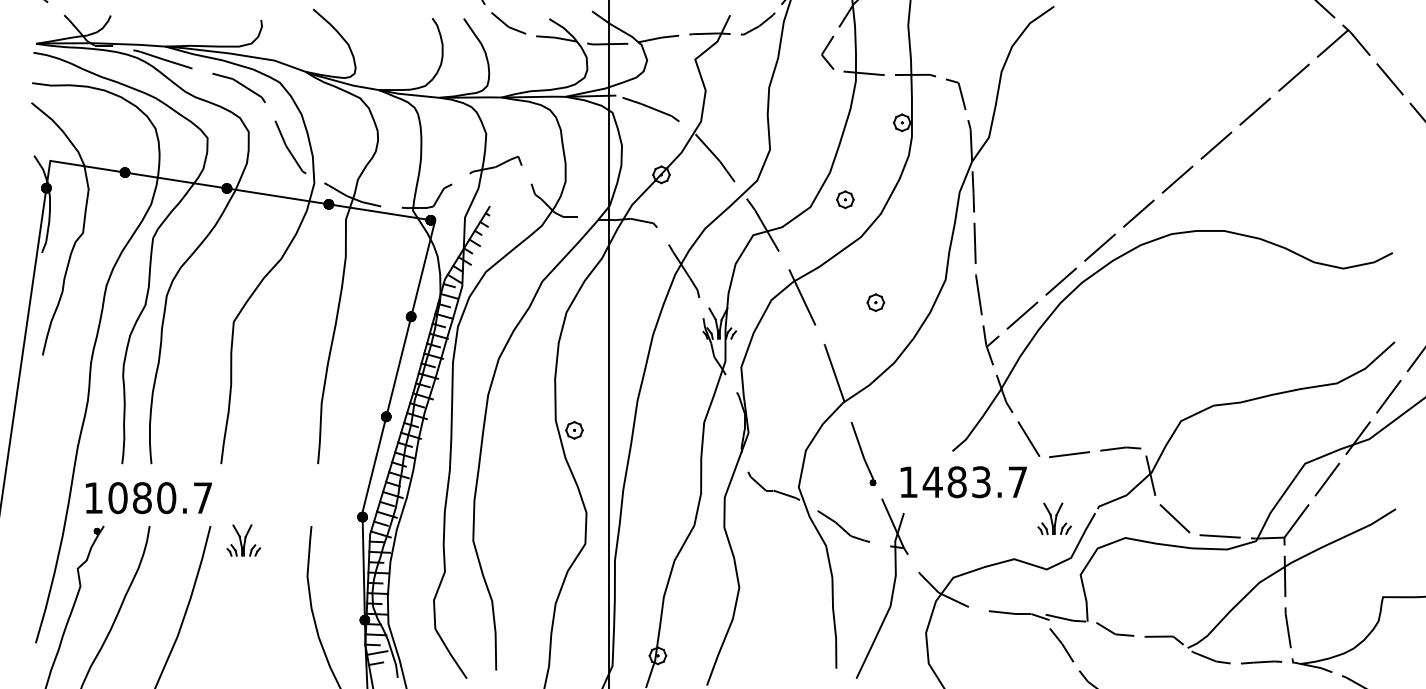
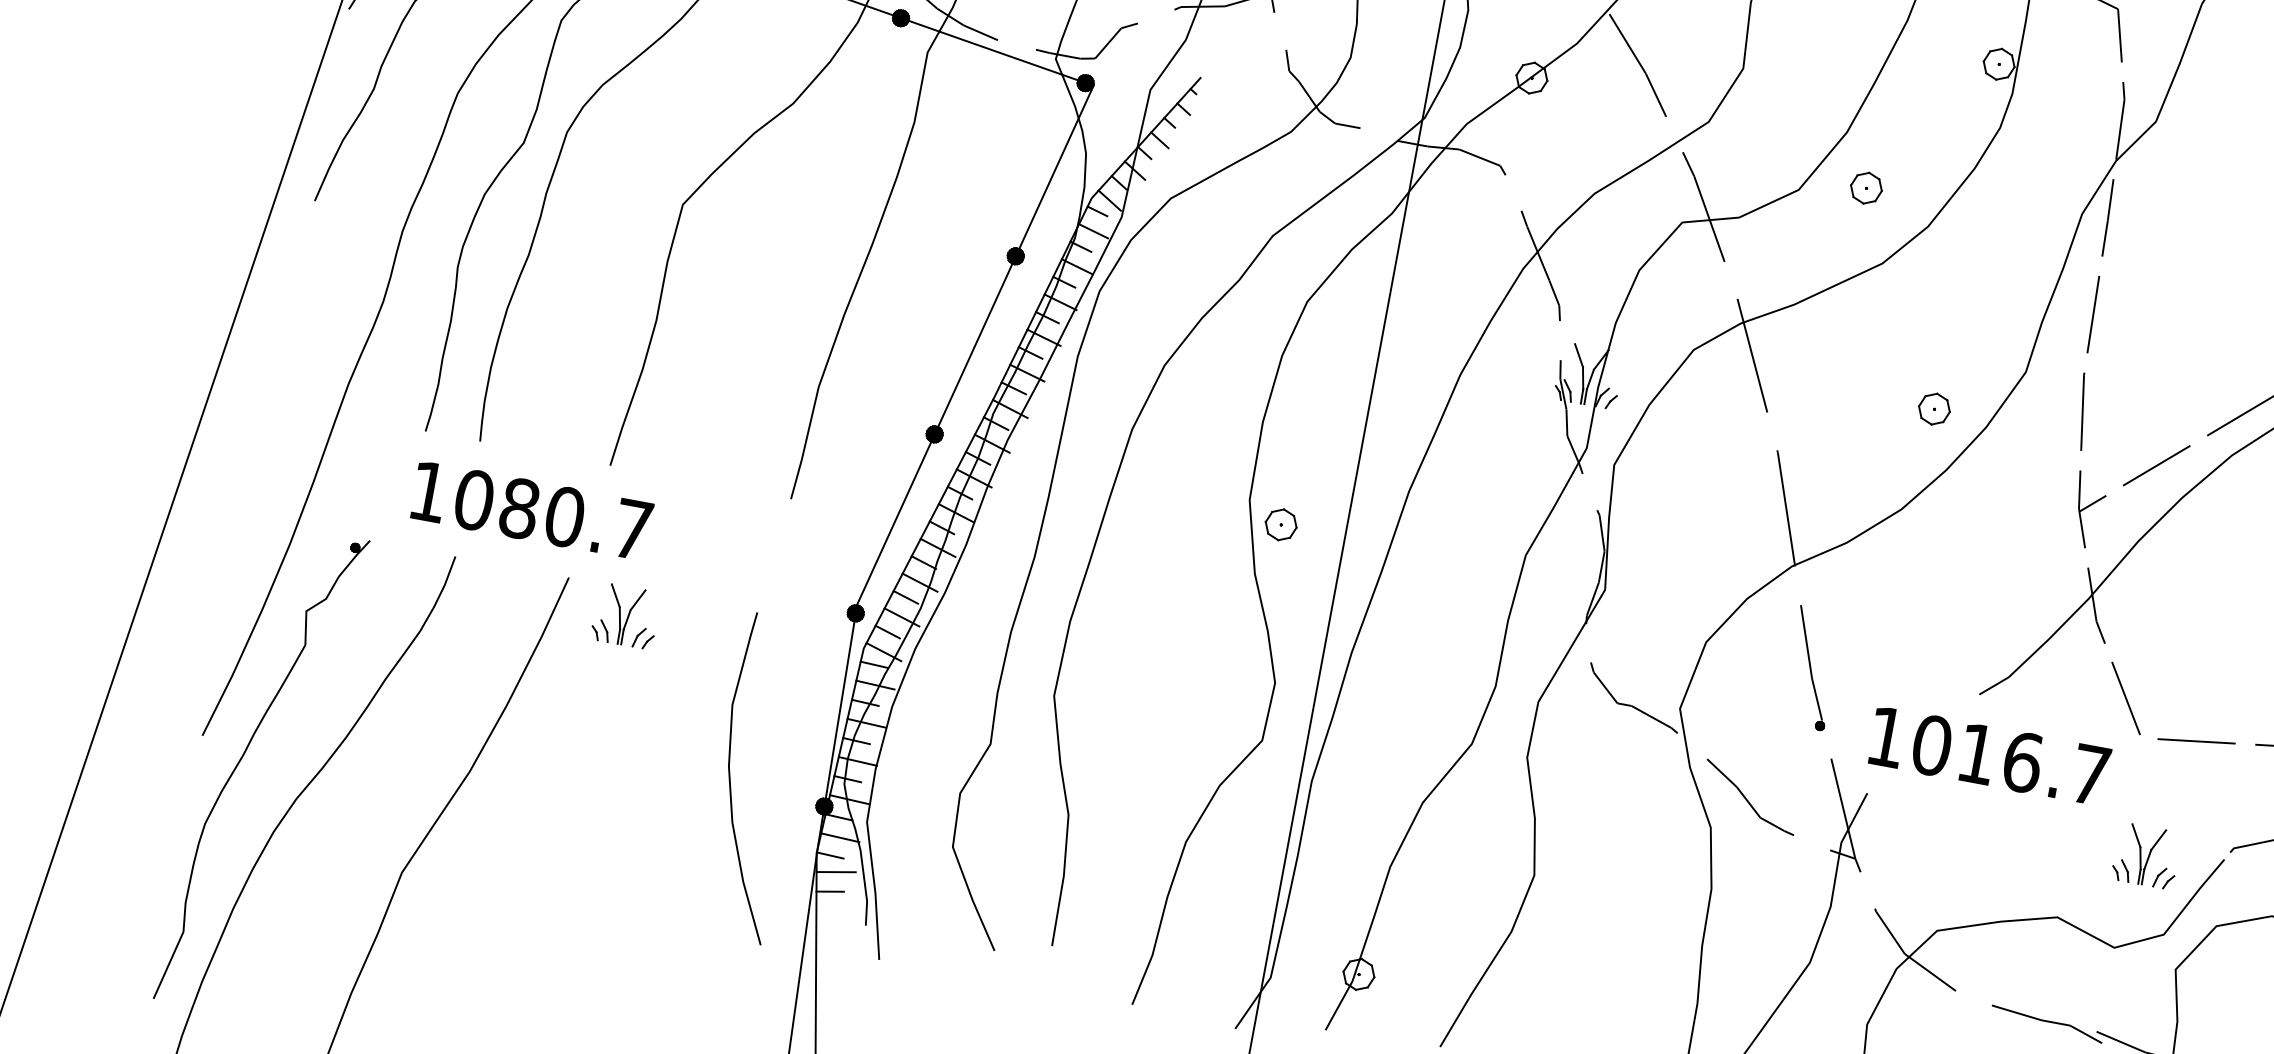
part: (875, 302) -> (1933, 408), moved
text: (956, 482) -> (1975, 754), 1483.7 -> 1016.7
text: (148, 498) -> (530, 511), moved

